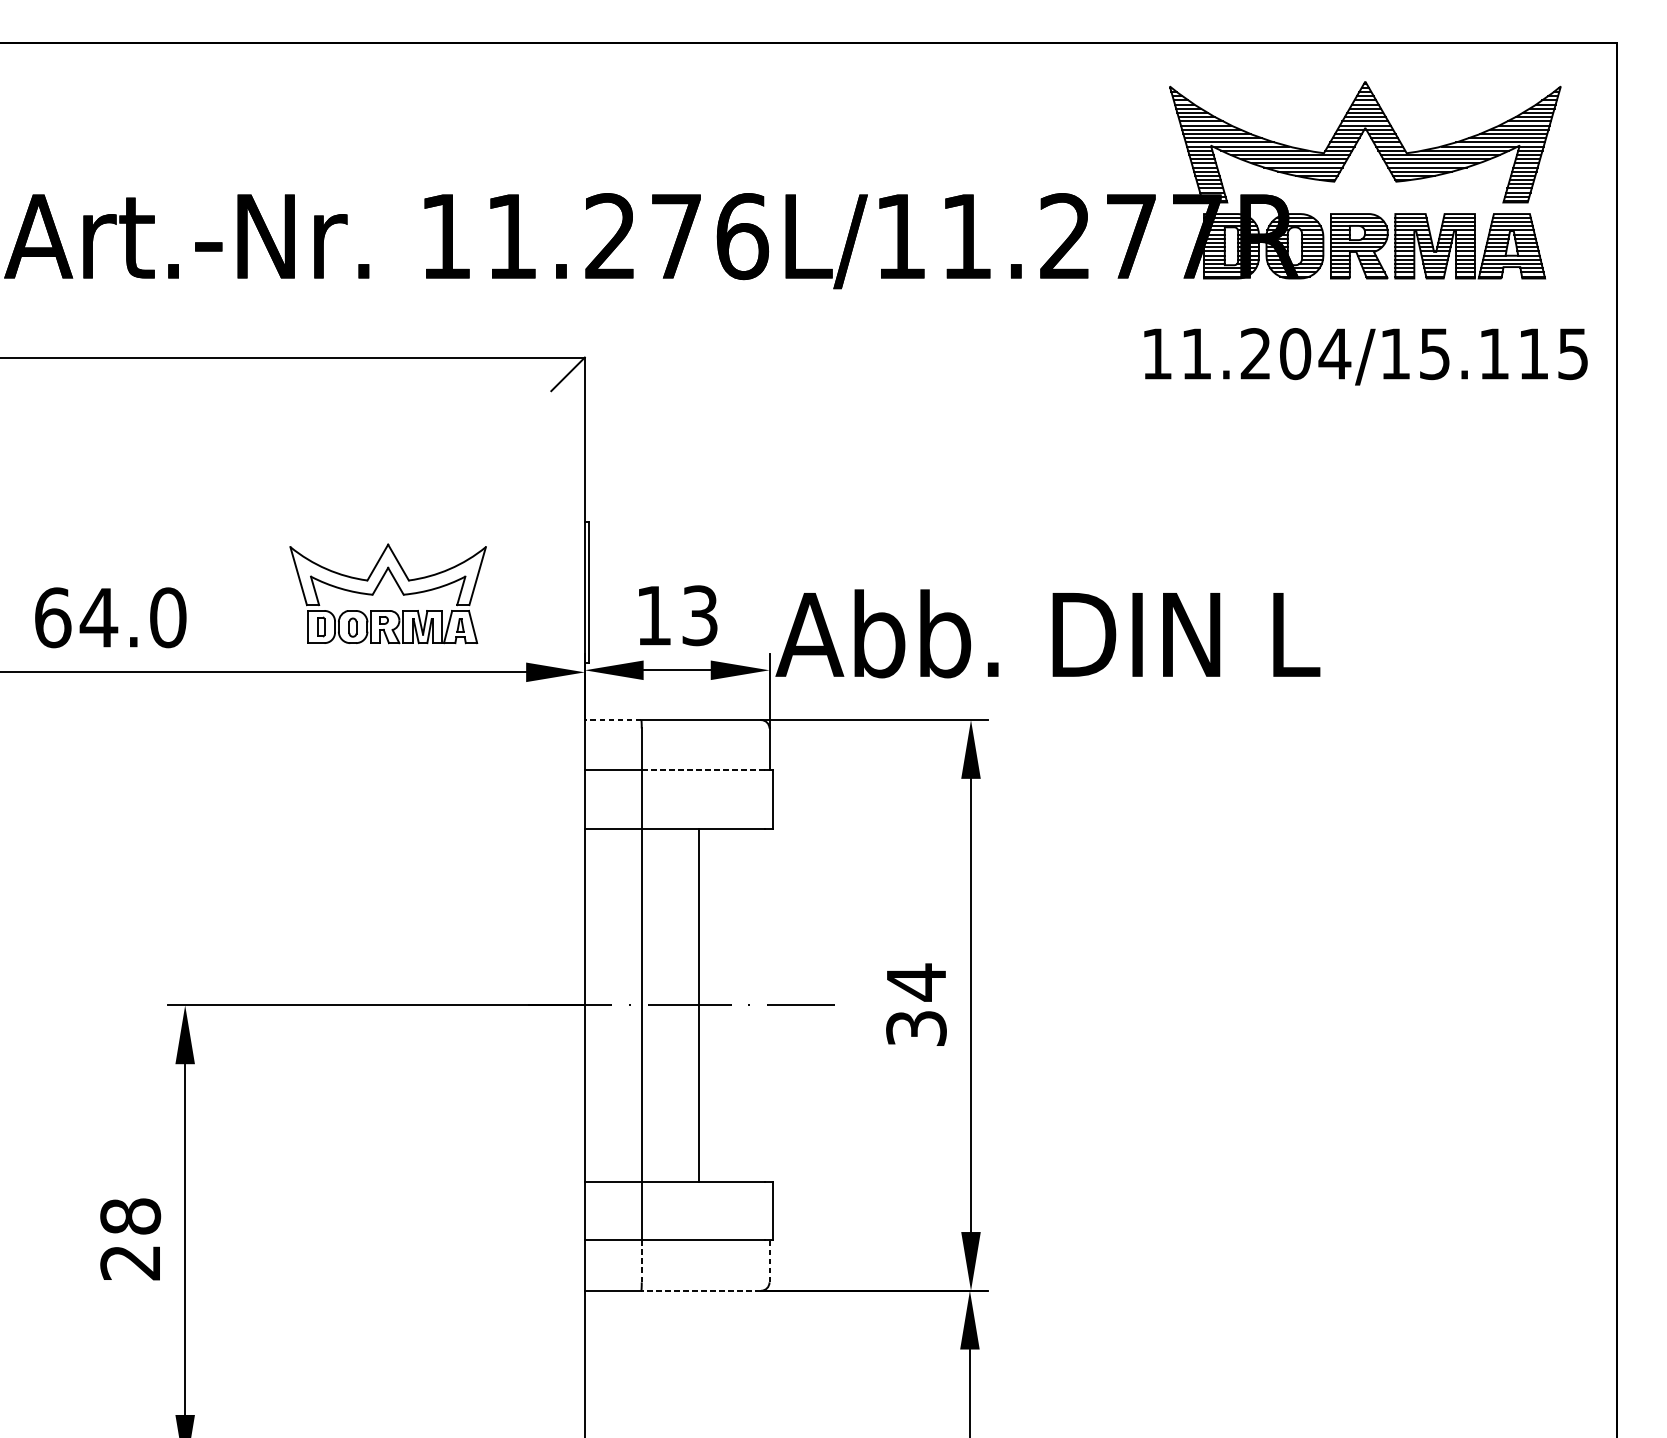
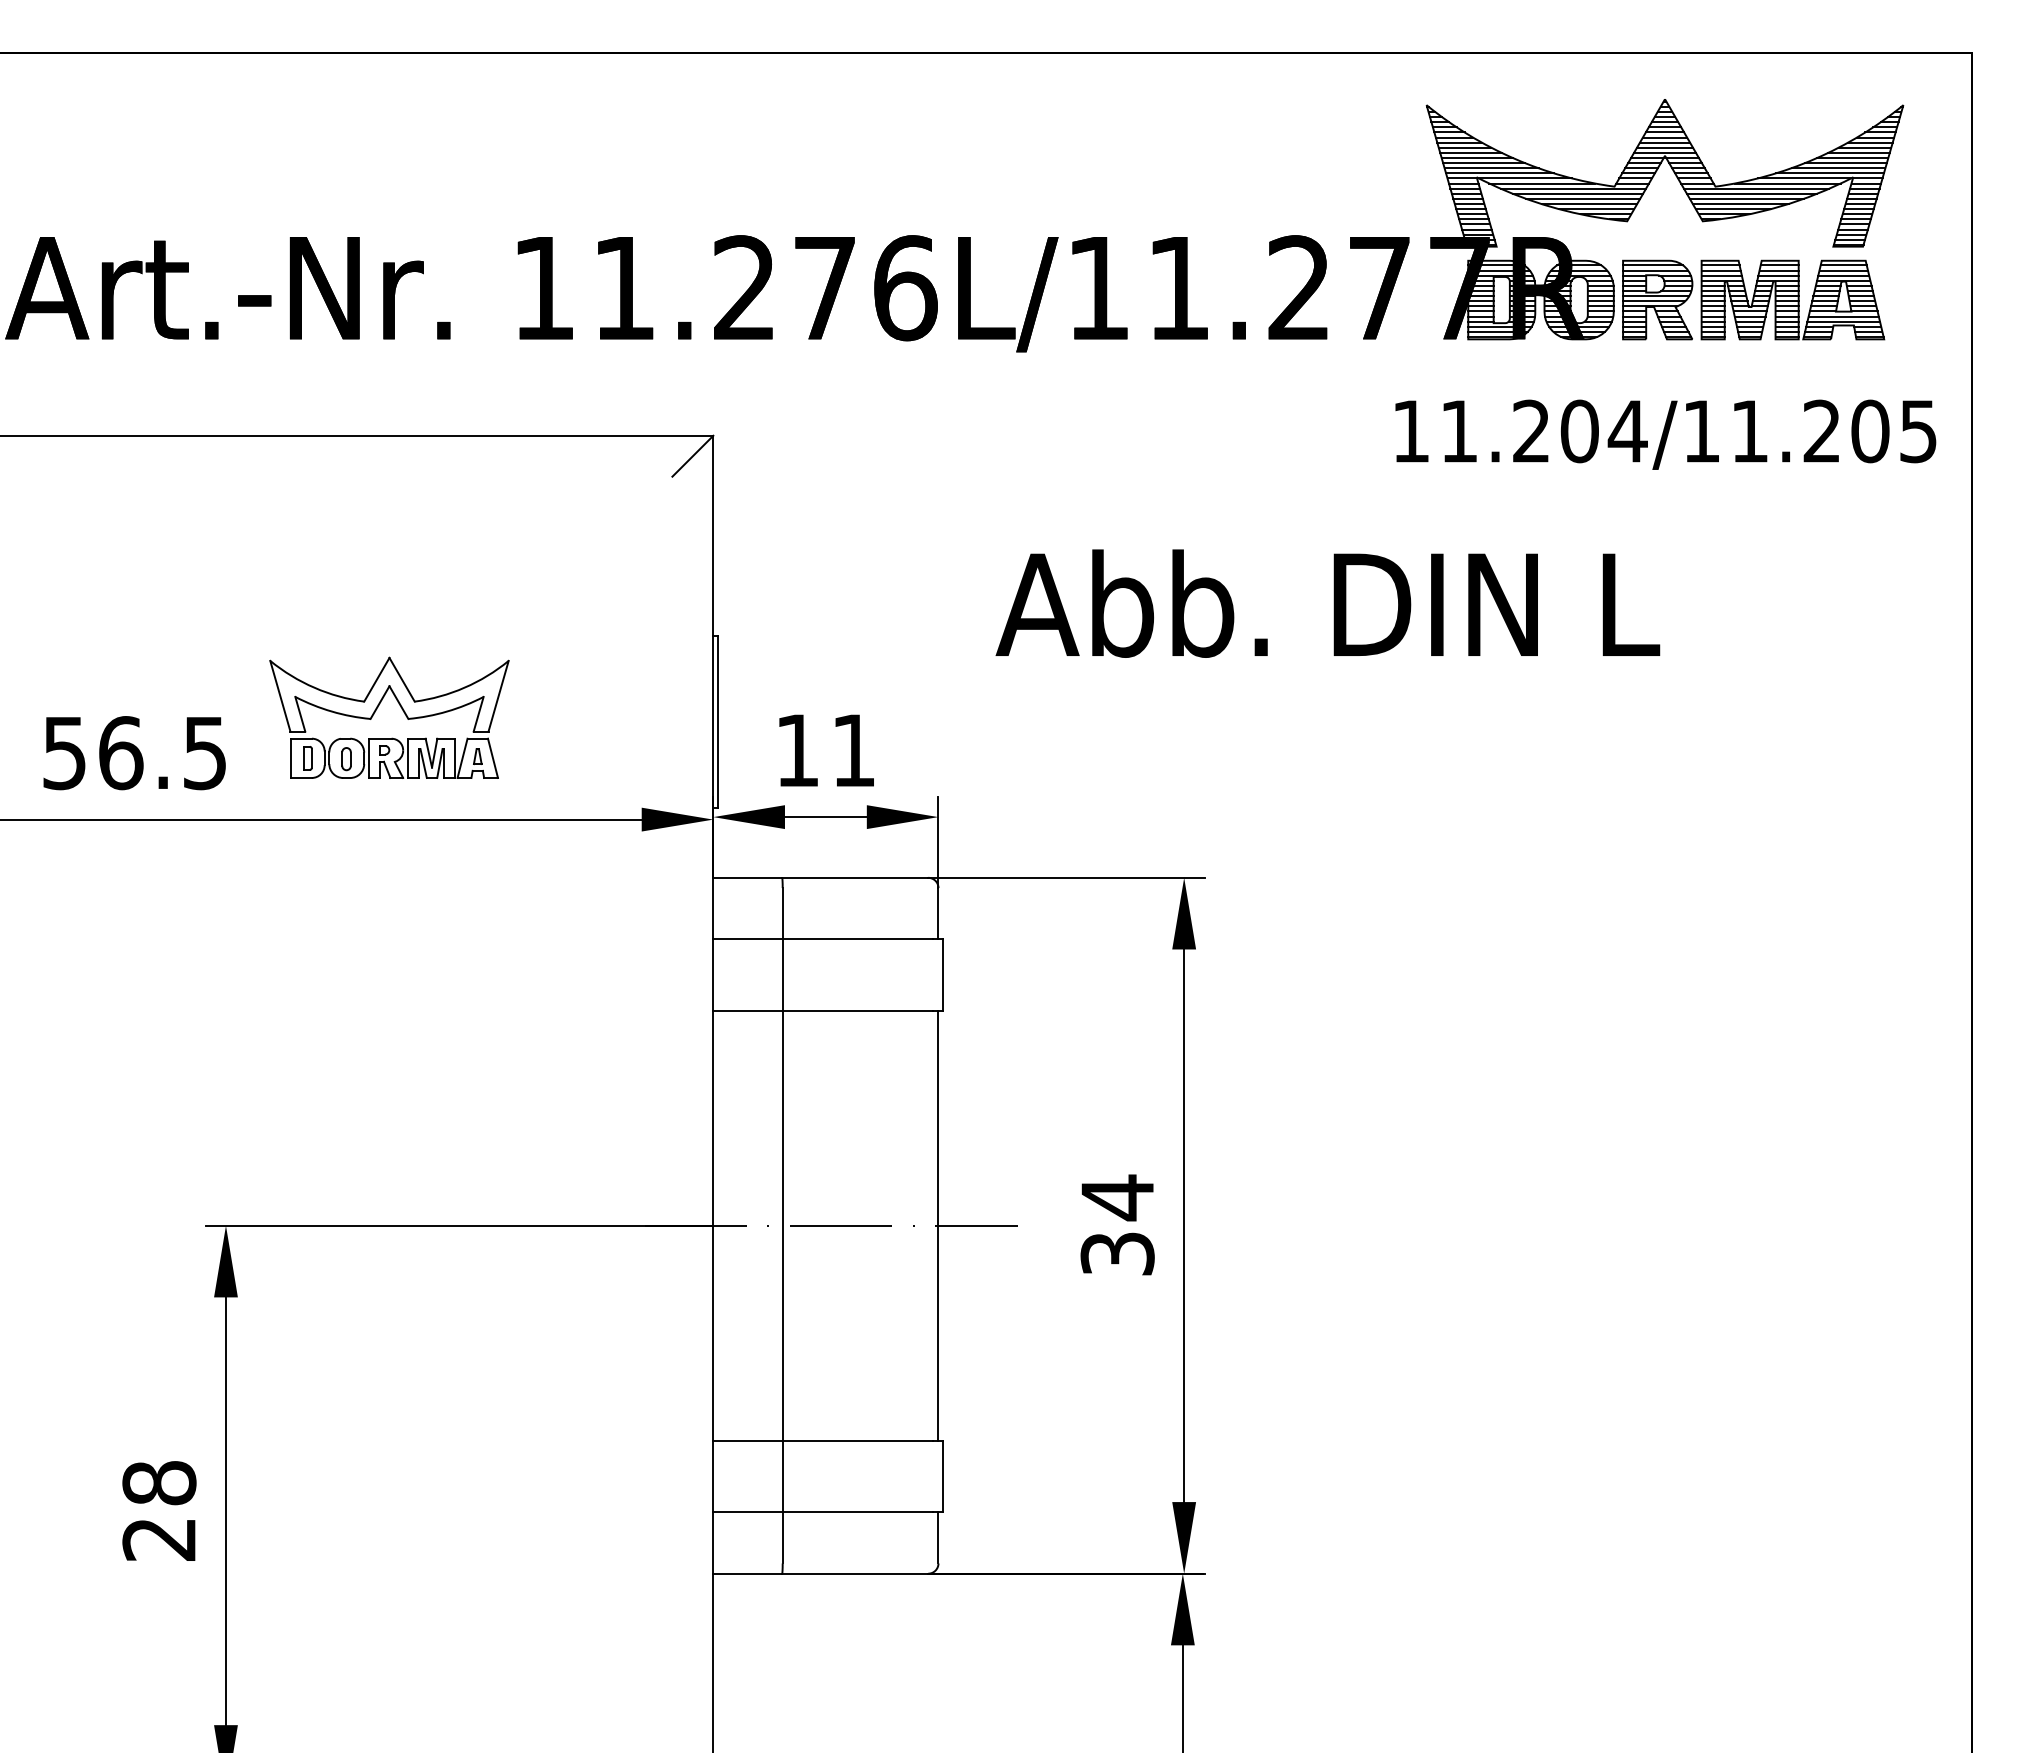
text: (1484, 354) -> (1810, 431), 11.204/15.115 -> 11.204/11.205
part: (378, 586) -> (377, 709), moved
text: (699, 615) -> (853, 750), 13 -> 11
text: (110, 618) -> (135, 753), 64.0 -> 56.5
text: (1047, 633) -> (1327, 603), moved
line: (612, 719) -> (747, 877), dashed -> solid
line: (703, 770) -> (858, 939), dashed -> solid
line: (699, 1005) -> (938, 1225), moved
line: (641, 1261) -> (782, 1537), dashed -> solid
line: (769, 1261) -> (938, 1537), dashed -> solid
line: (700, 1290) -> (854, 1573), dashed -> solid

